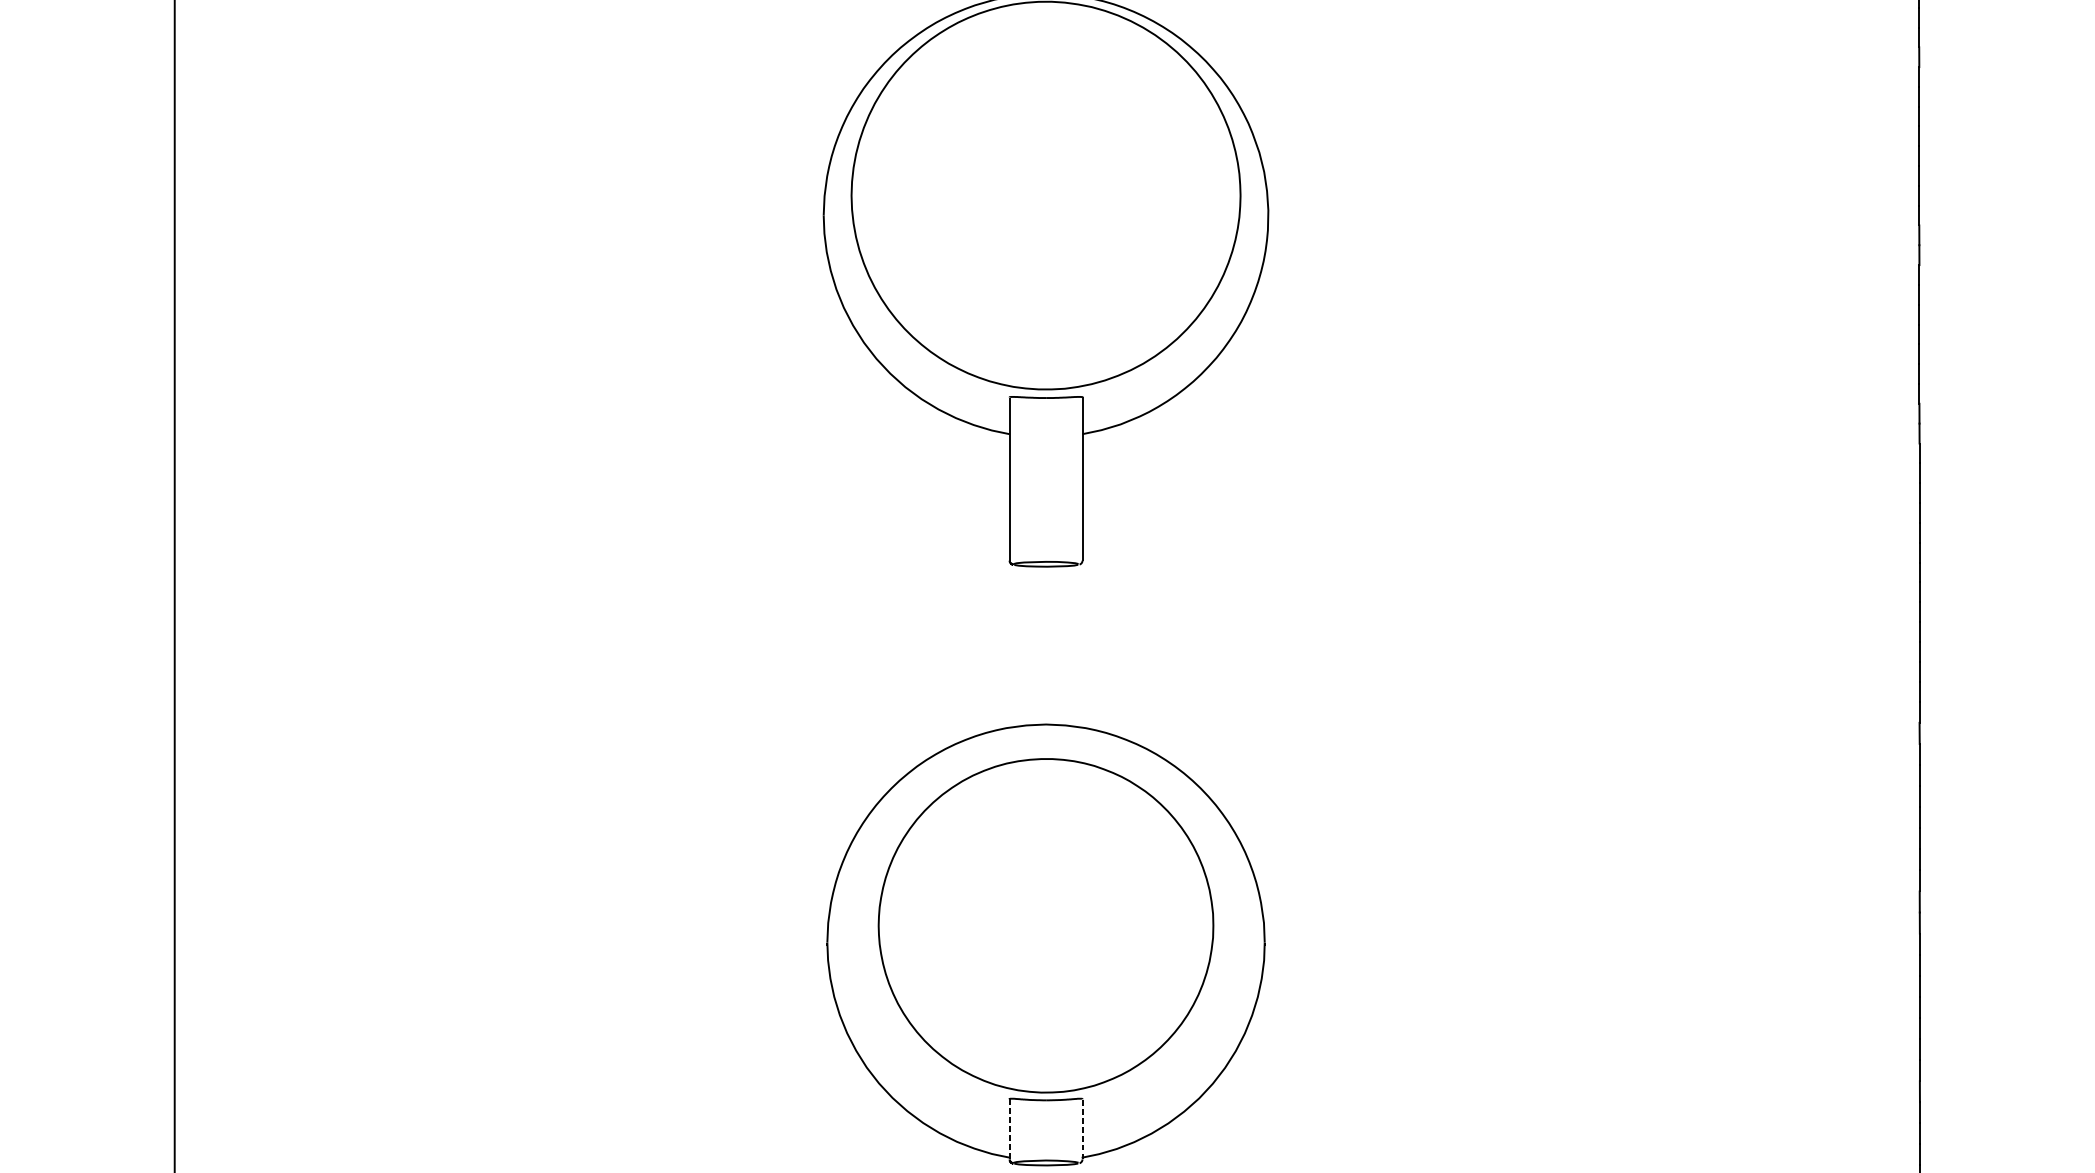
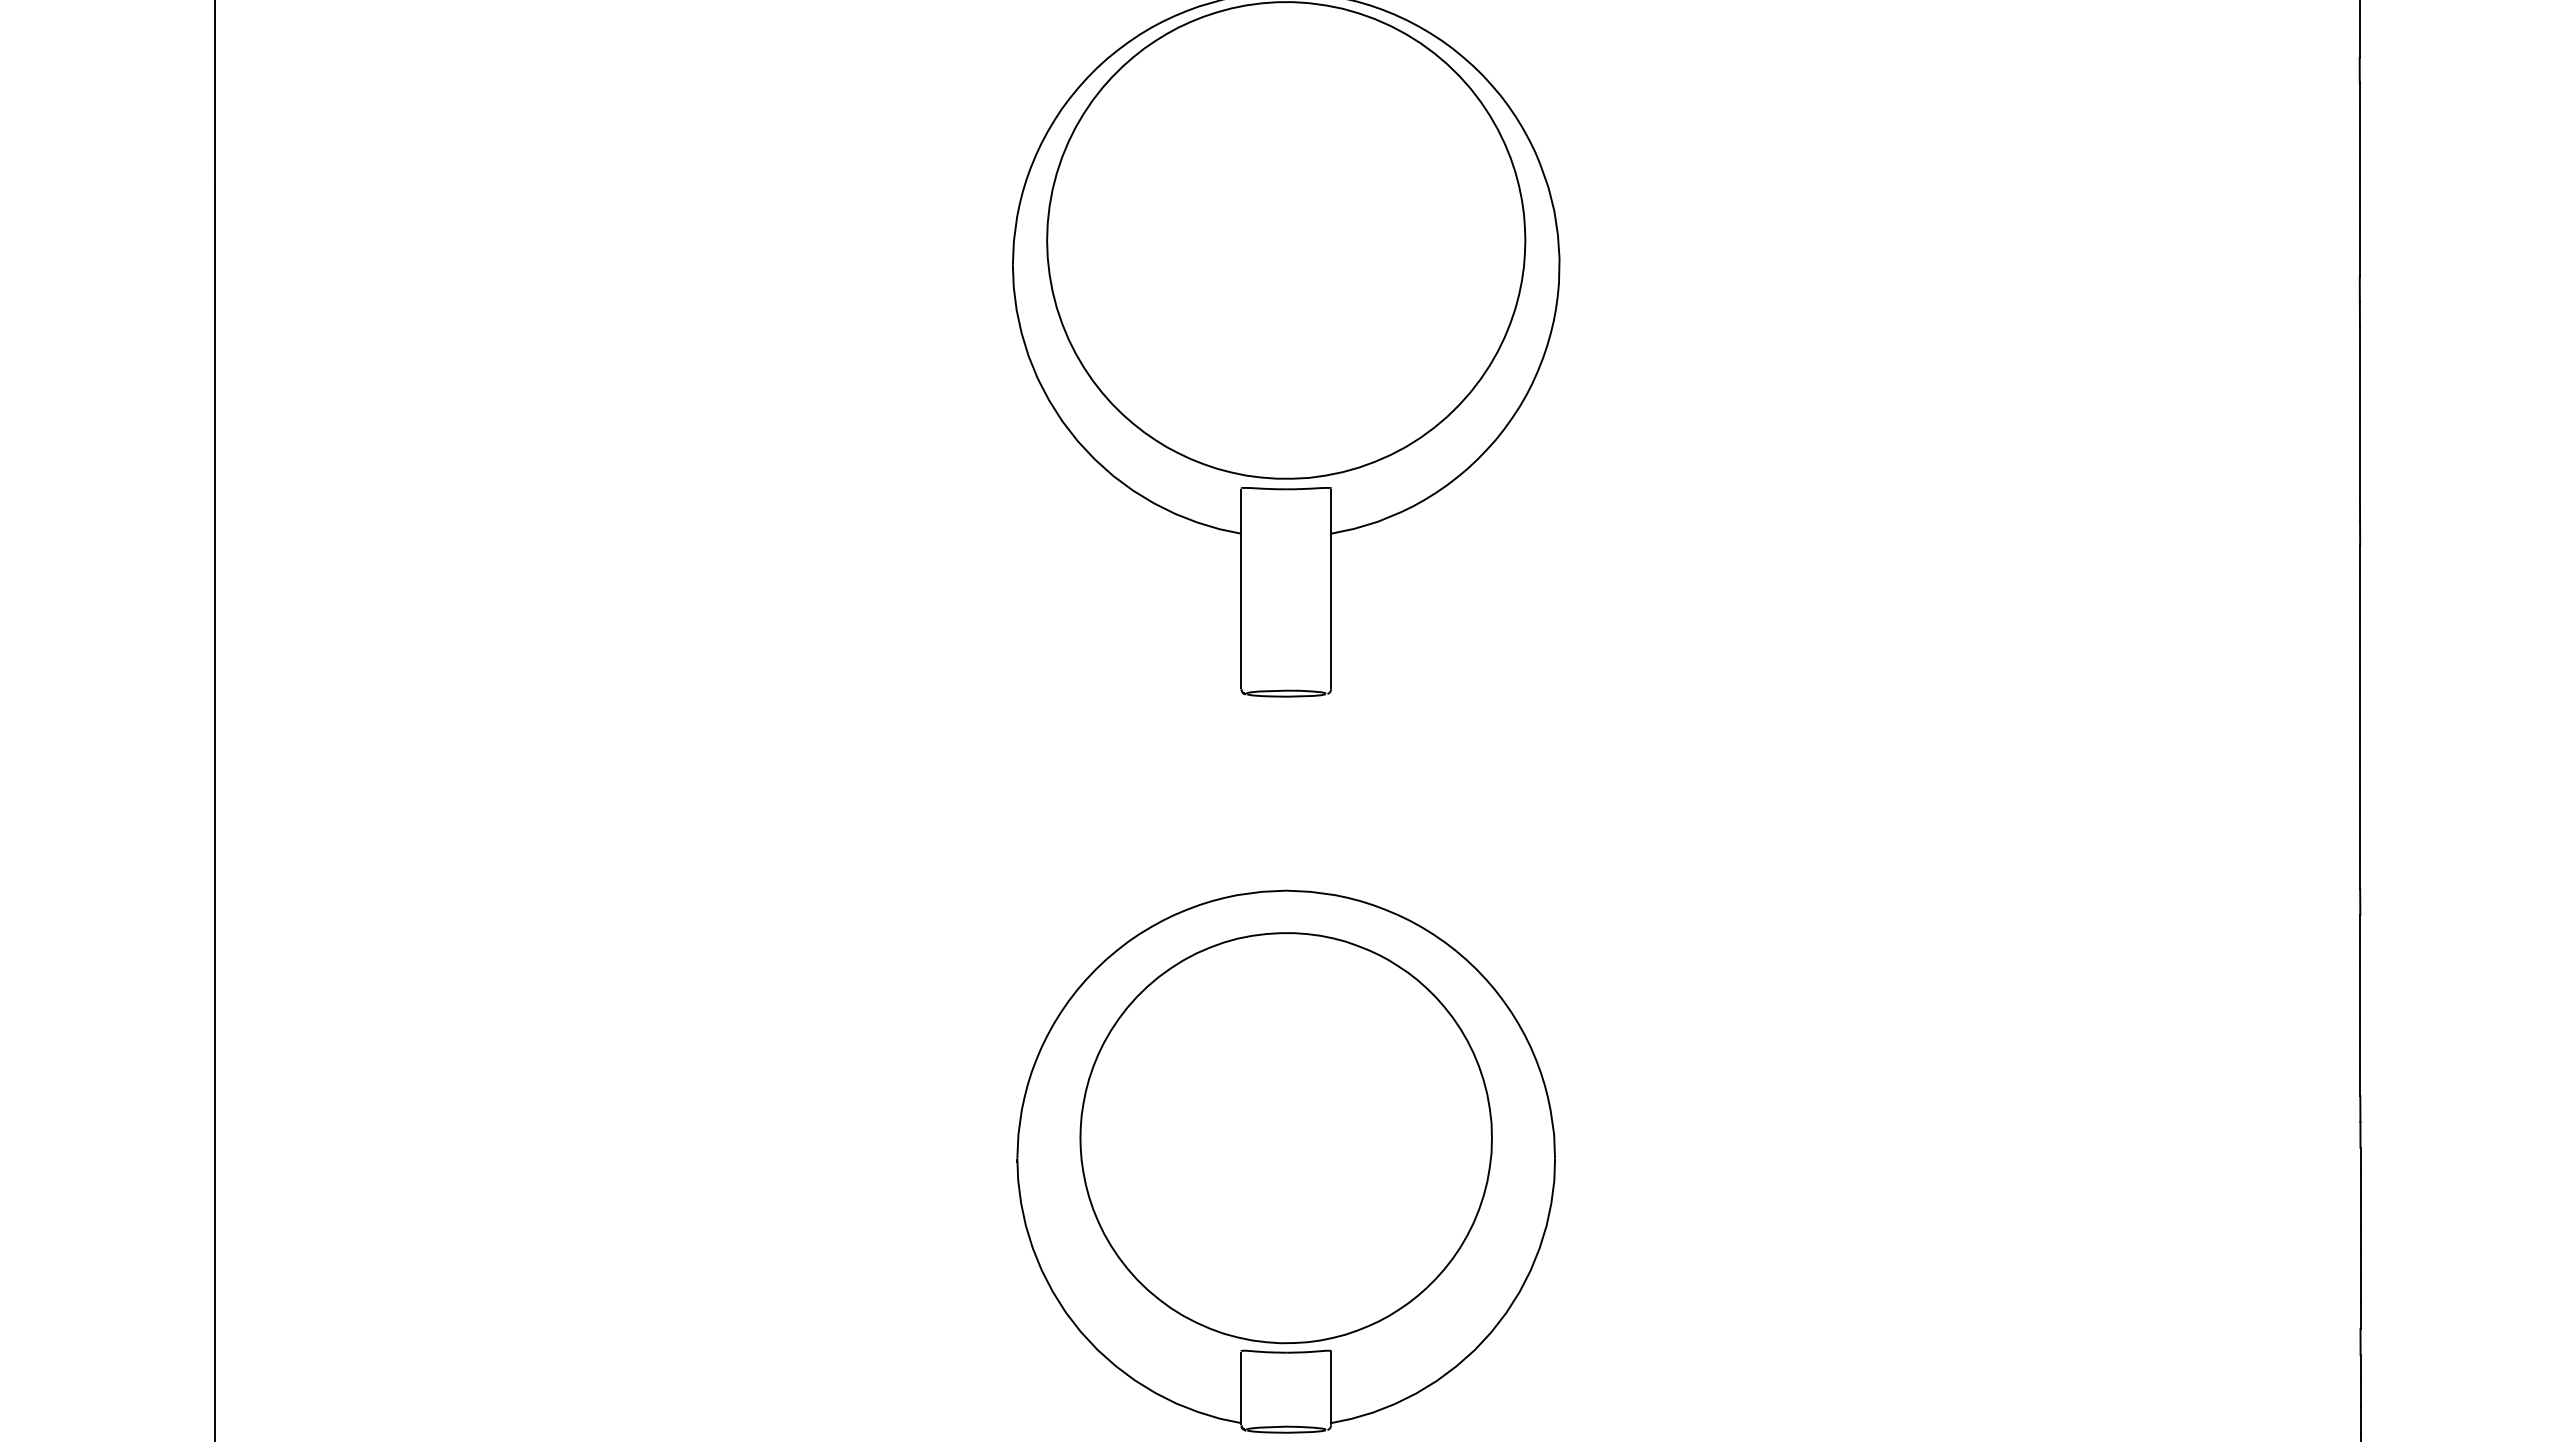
line: (1009, 1129) -> (1241, 1388), dashed -> solid
line: (1082, 1129) -> (1331, 1388), dashed -> solid

